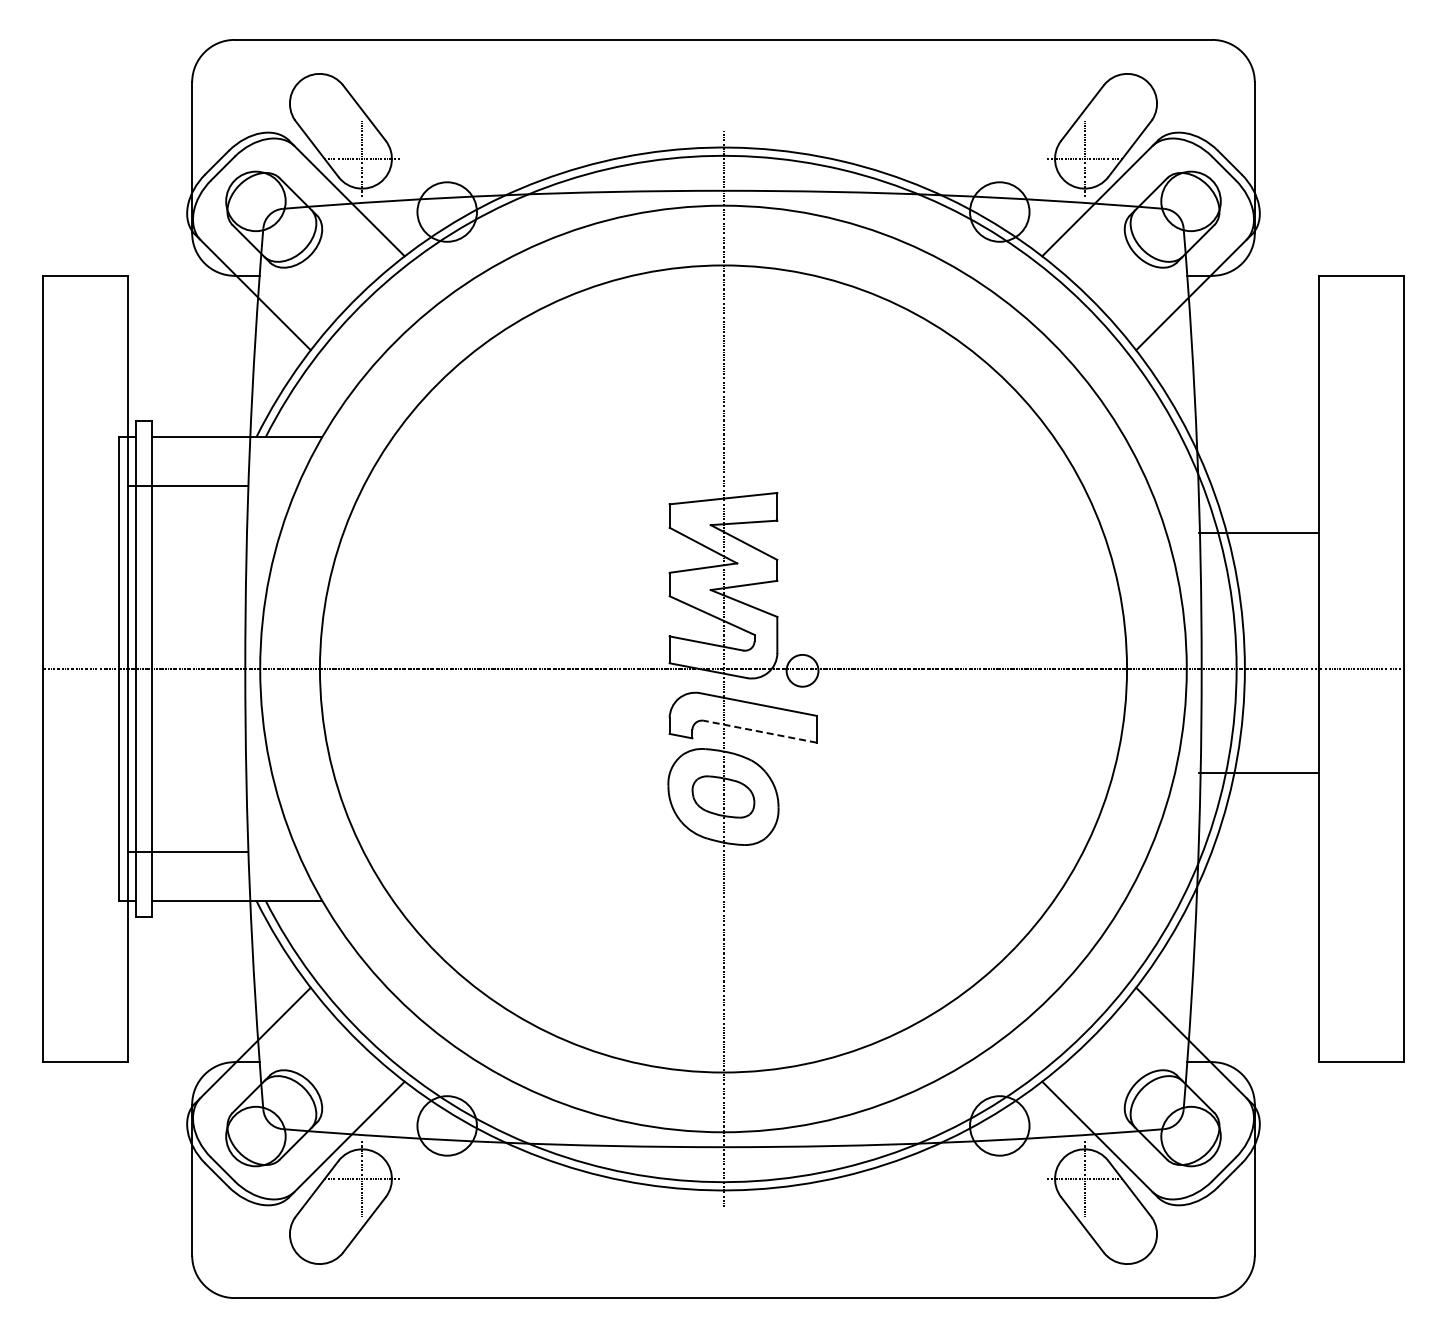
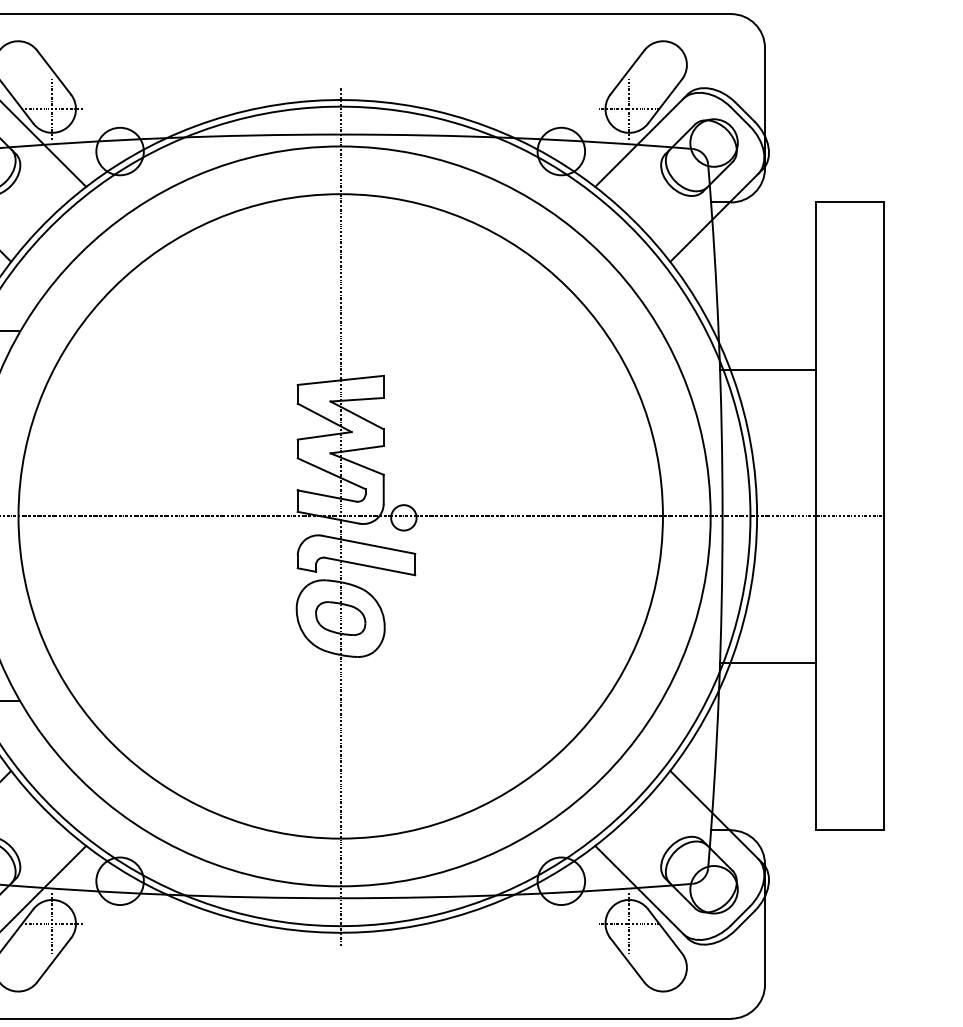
line: (1258, 533) -> (767, 370), moved
line: (760, 731) -> (370, 566), dashed -> solid
line: (1258, 772) -> (767, 662), moved

